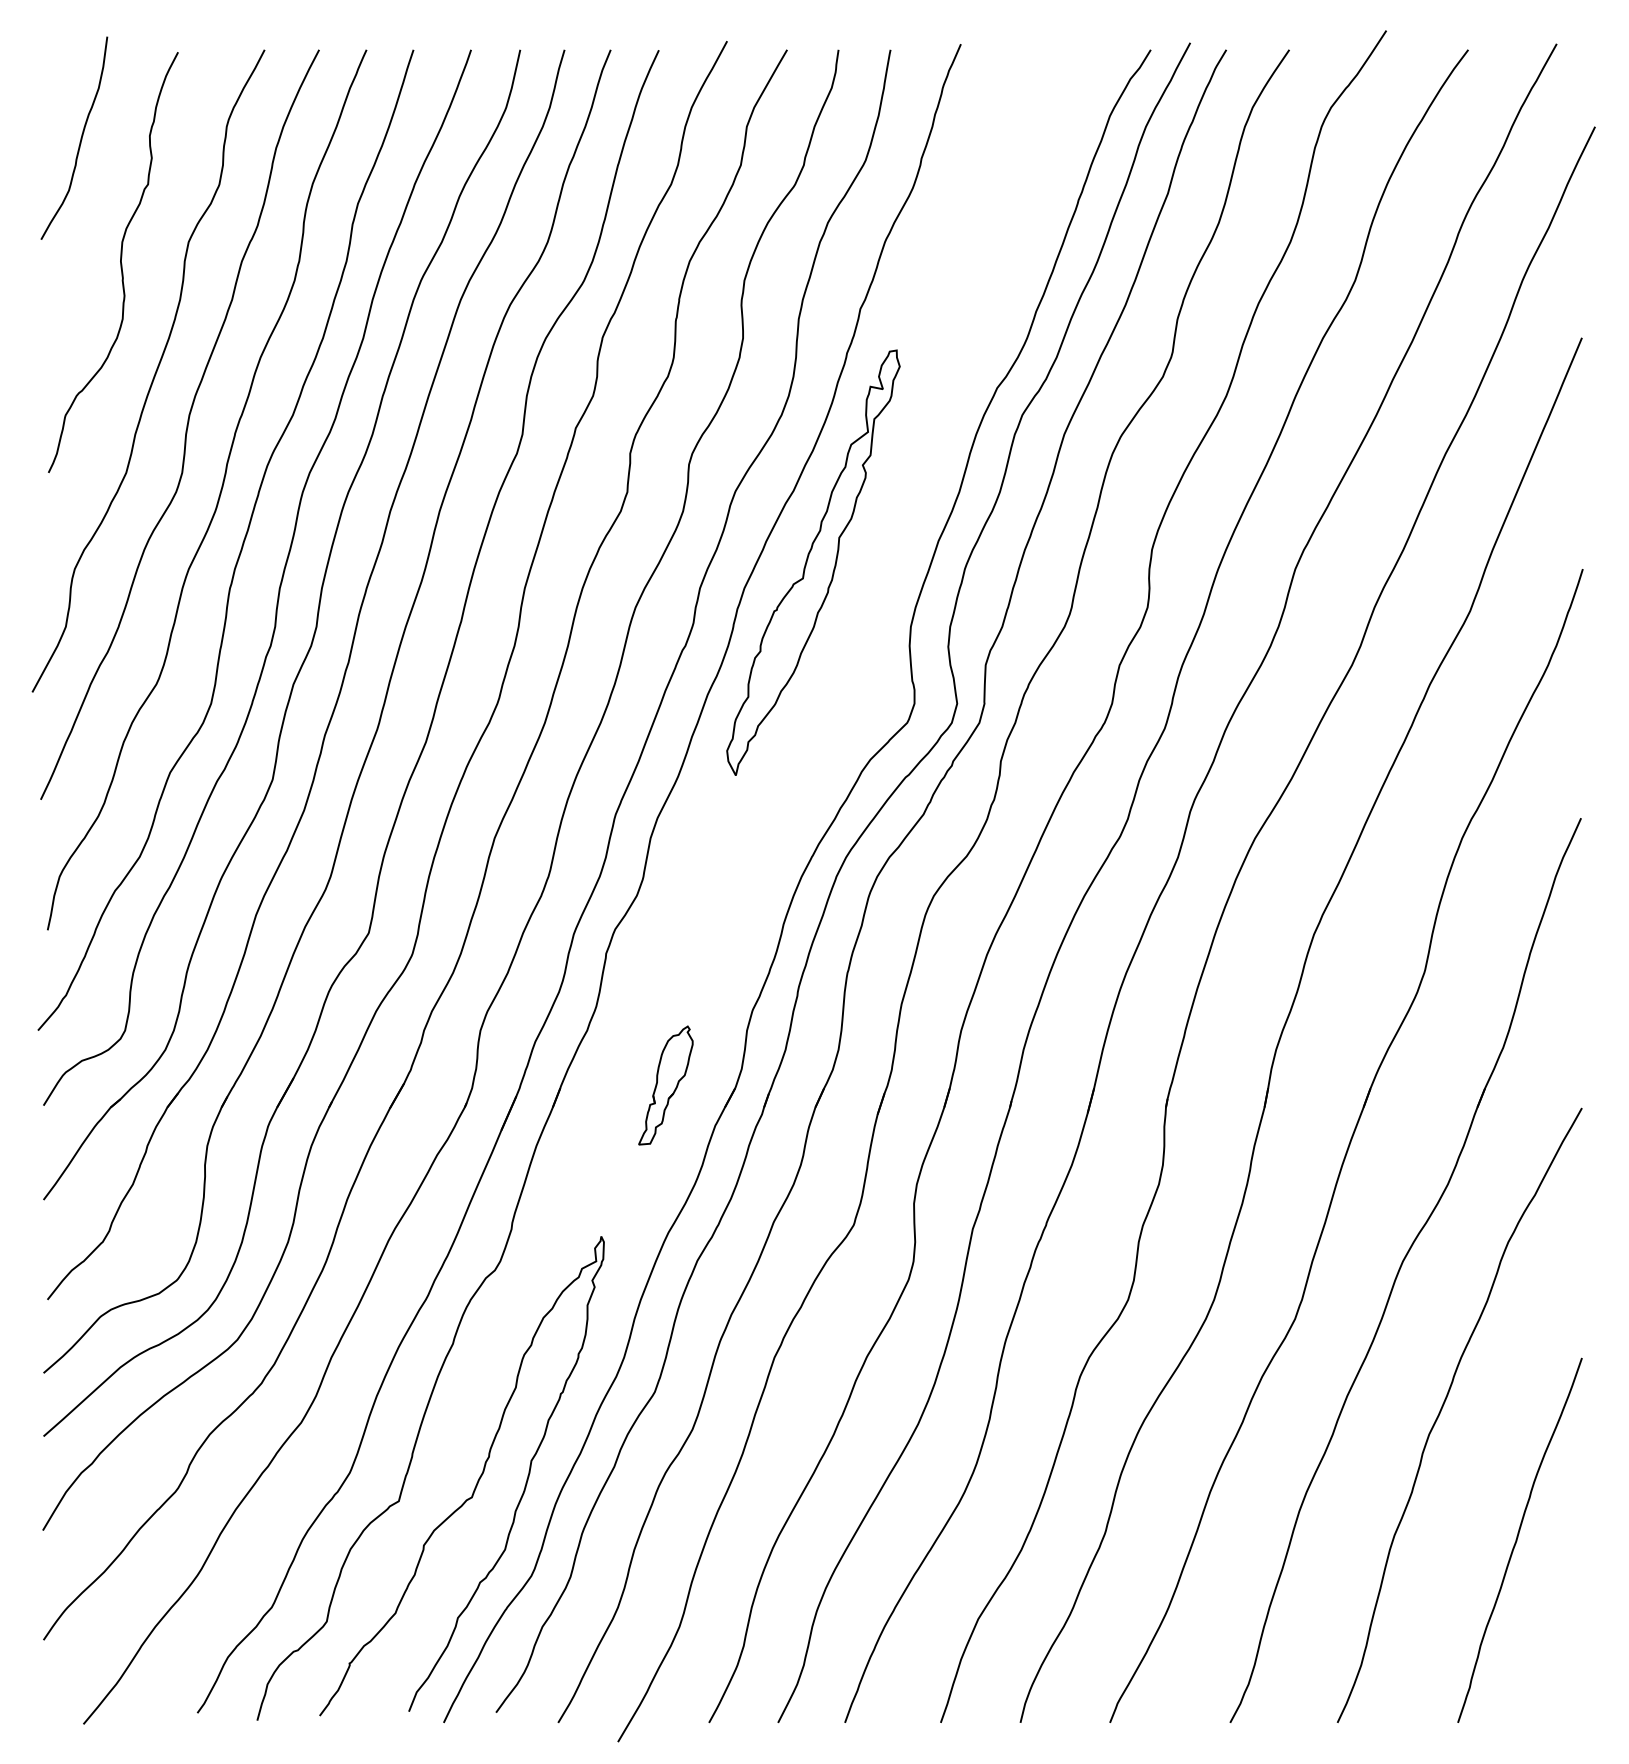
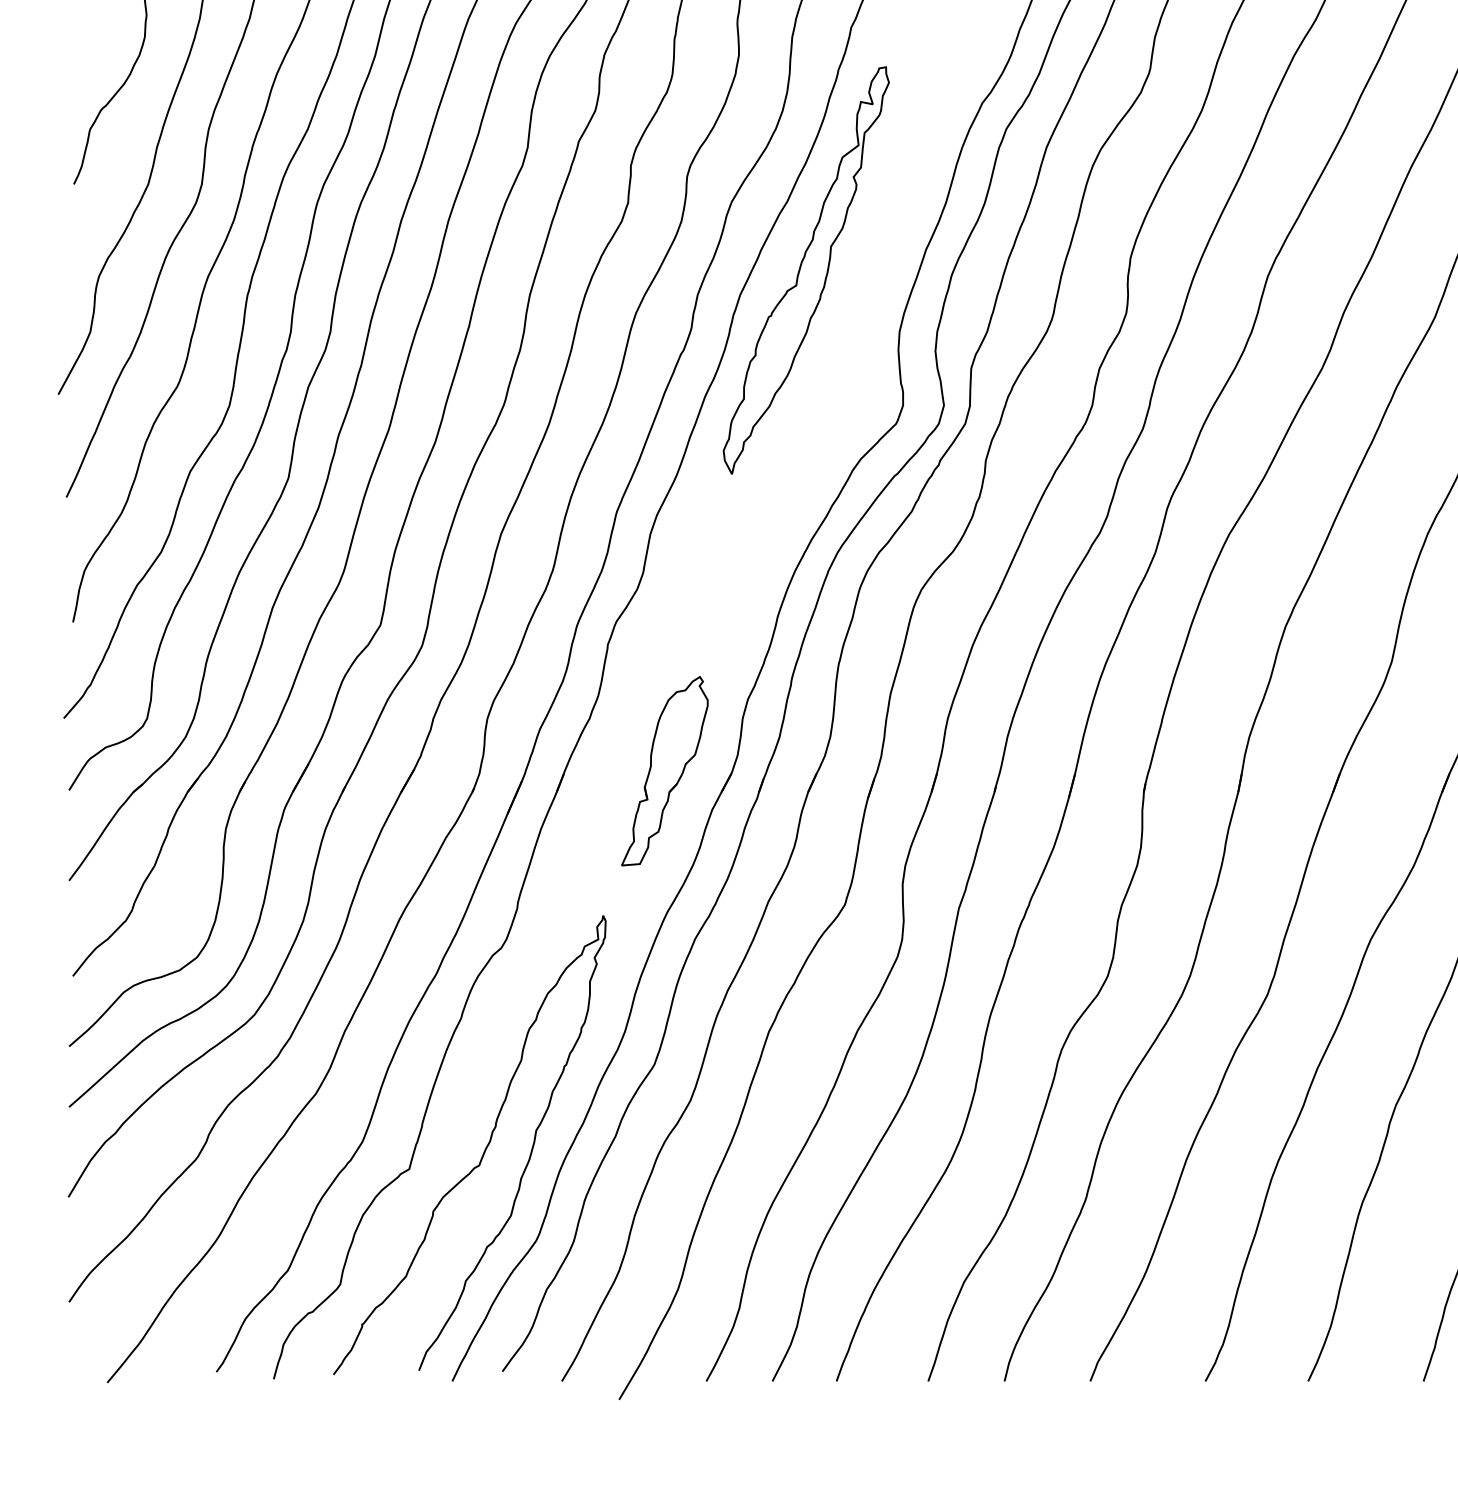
part: (665, 1085) -> (664, 771), size x1.67

